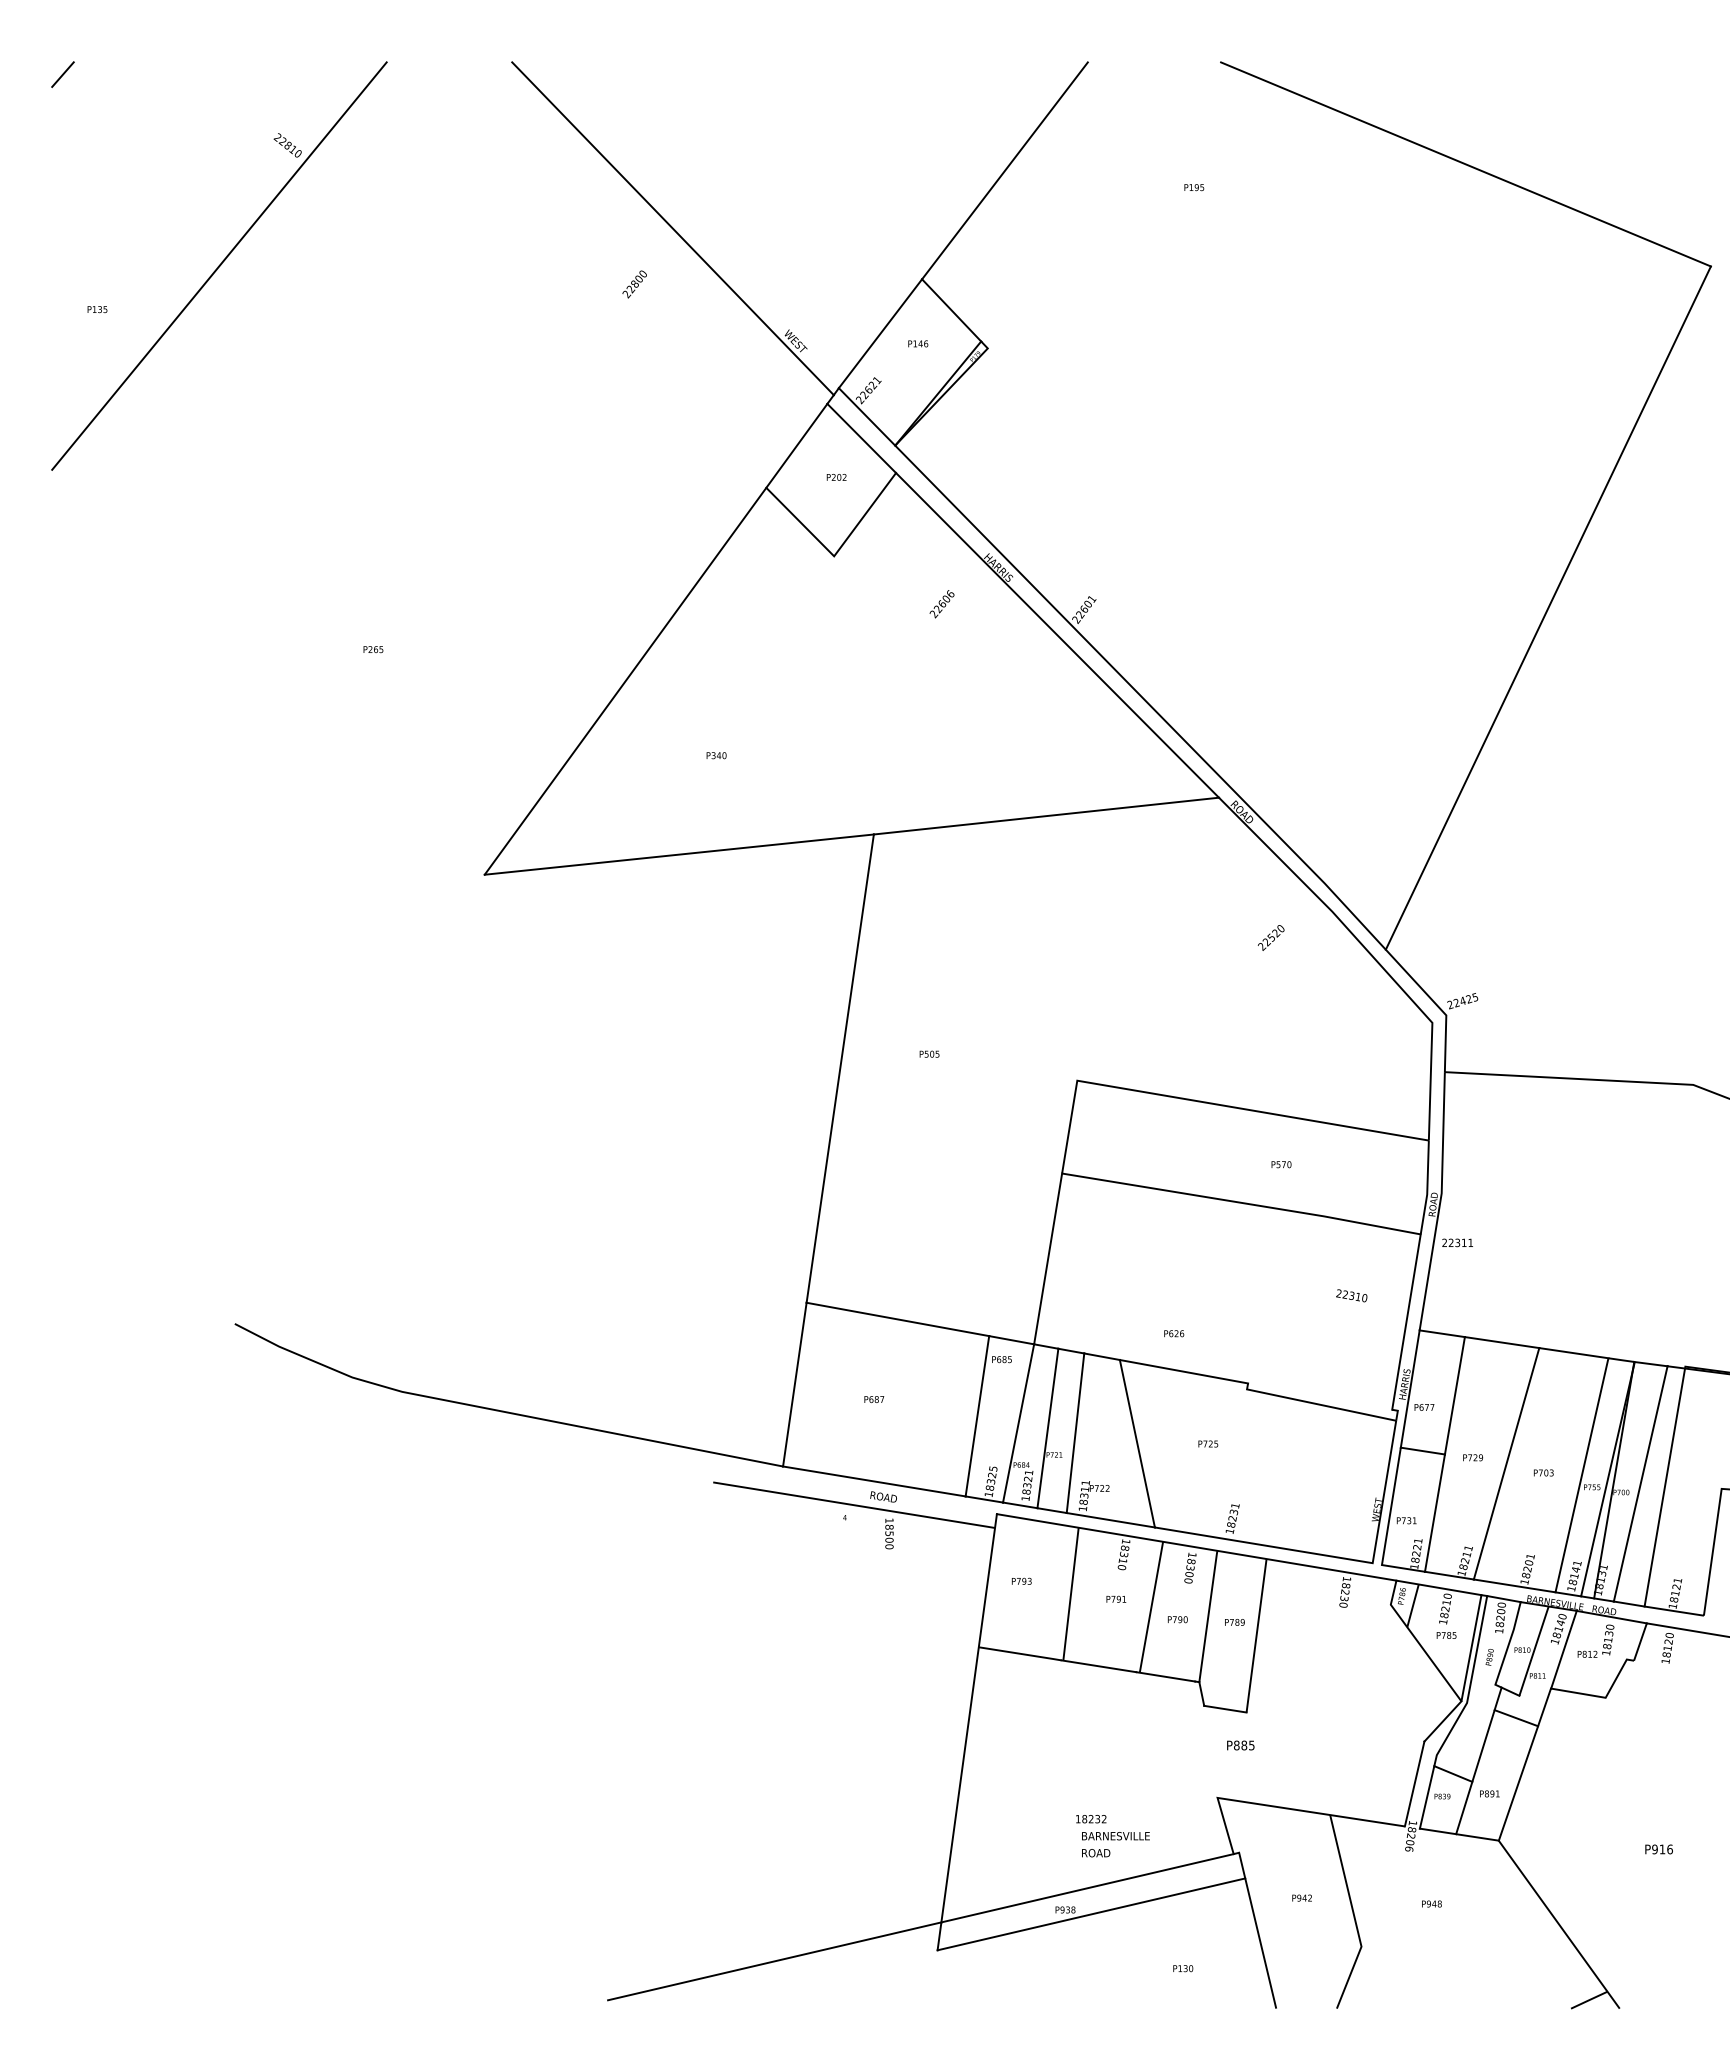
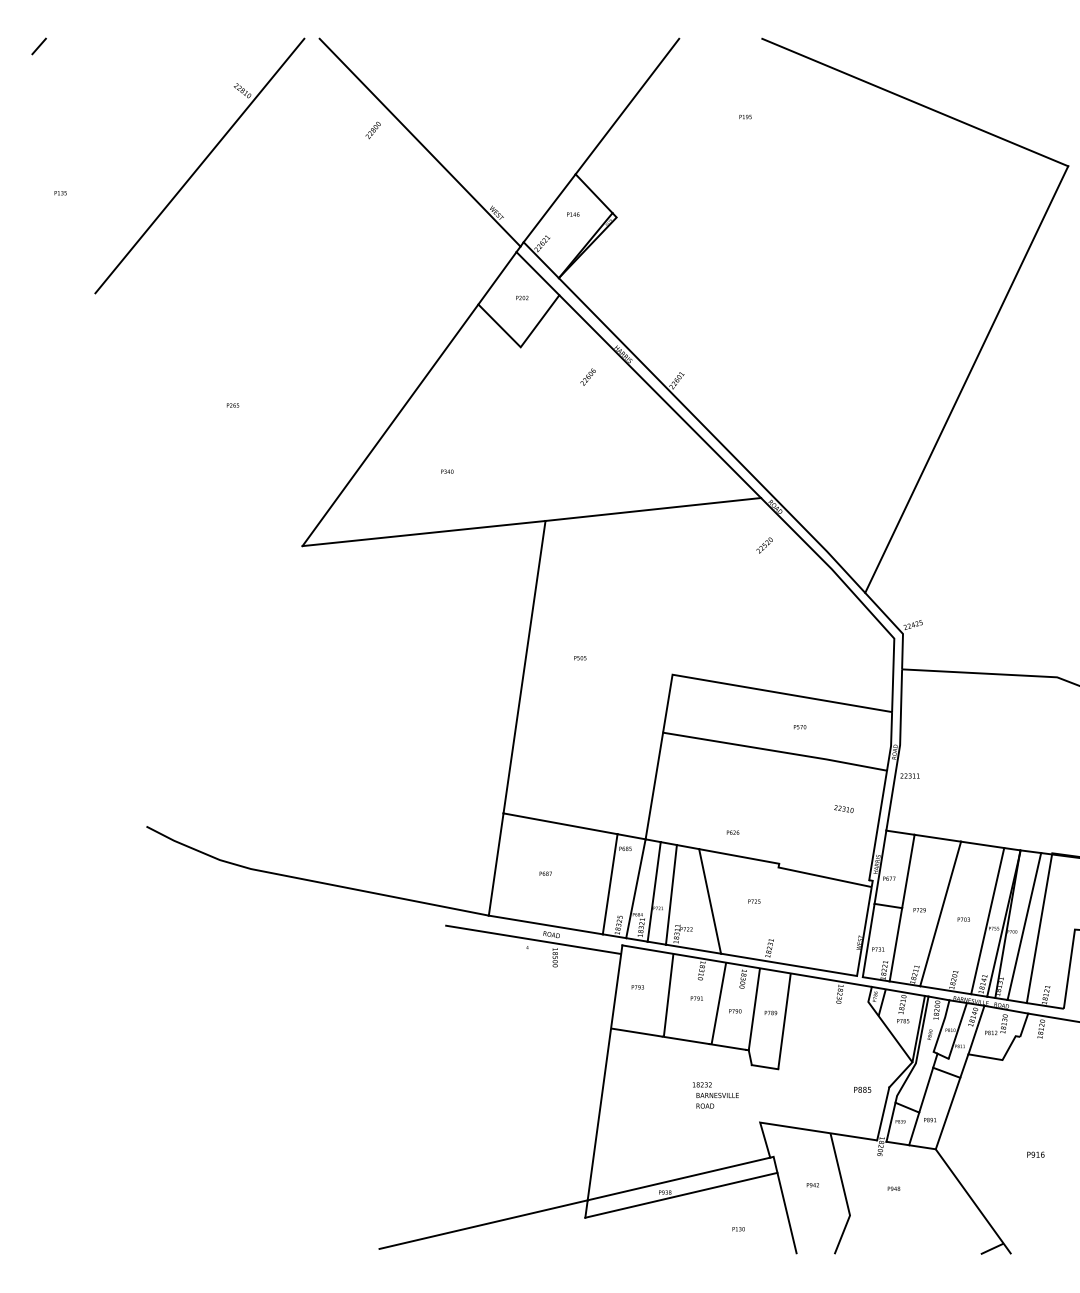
part: (218, 265) -> (199, 165), moved
text: (633, 284) -> (372, 130), moved
text: (1270, 937) -> (764, 545), moved
text: (1240, 1744) -> (862, 1089), moved
text: (1112, 1836) -> (715, 1095), moved

